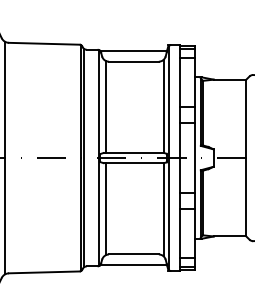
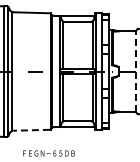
line: (246, 158) -> (135, 71), solid -> dashed
line: (43, 272) -> (31, 130), solid -> dashed

